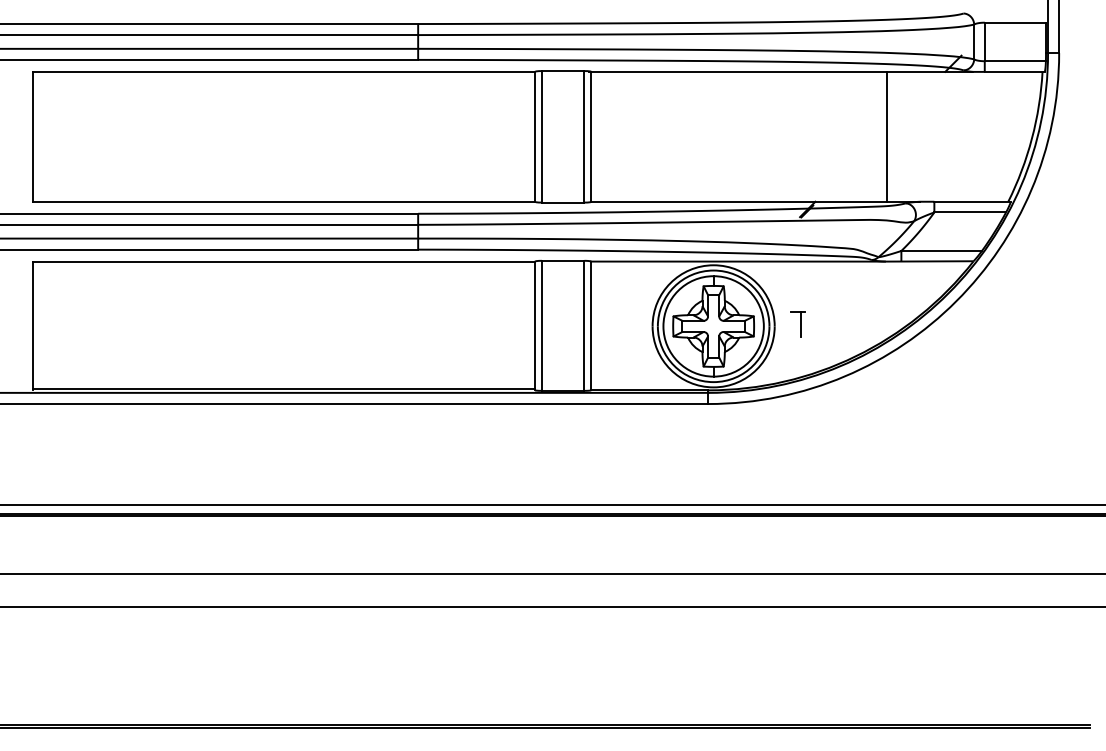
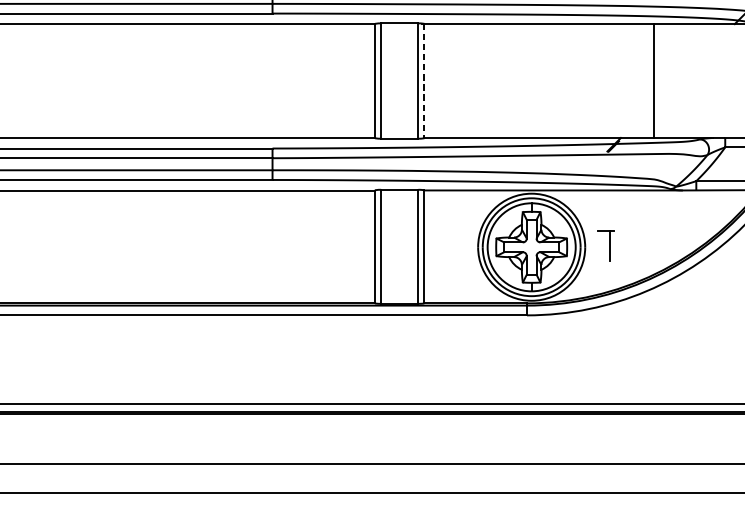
line: (591, 136) -> (424, 80), solid -> dashed
line: (886, 136) -> (653, 80), moved
part: (797, 324) -> (605, 245), size x1.4

